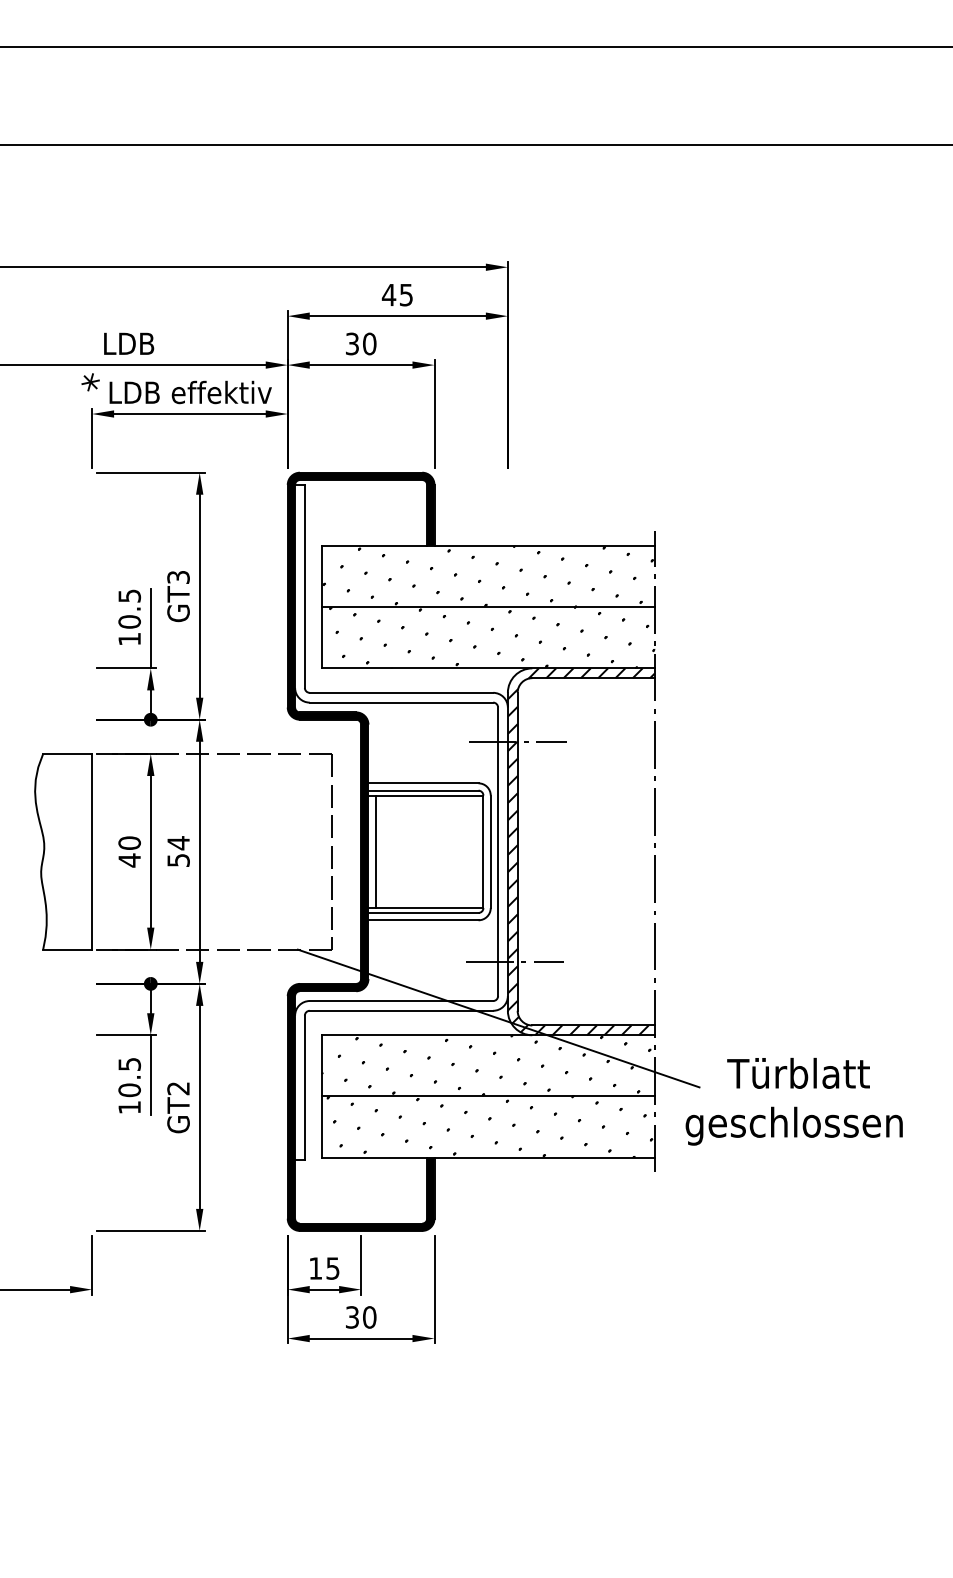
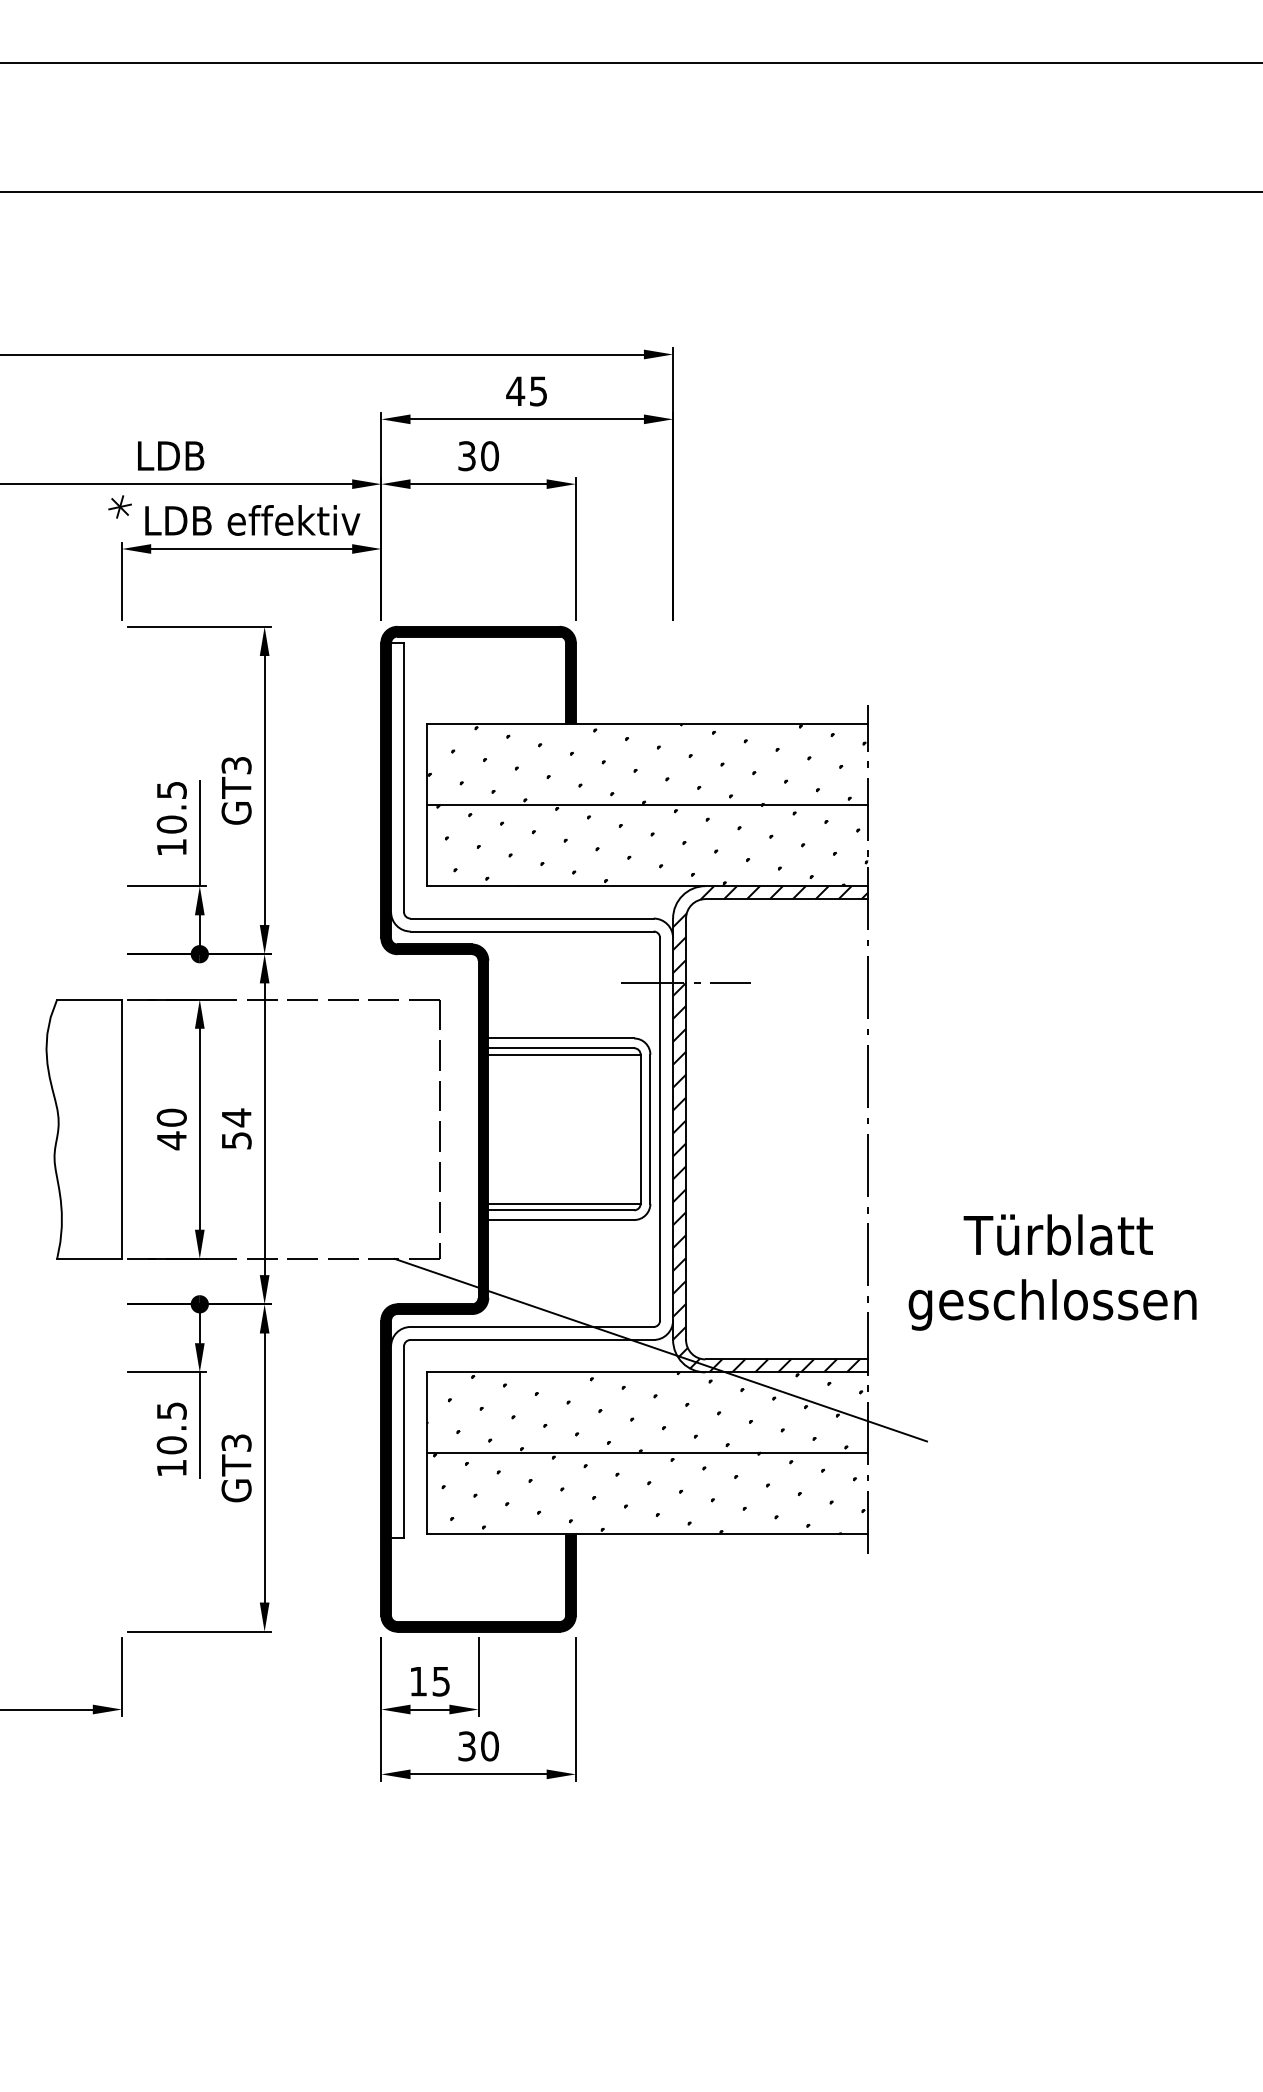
line: (376, 851) -> (498, 1128), removed
line: (514, 962) -> (682, 1275), removed
text: (178, 1088) -> (236, 1442), GT2 -> GT3
text: (794, 1101) -> (1052, 1272), moved

